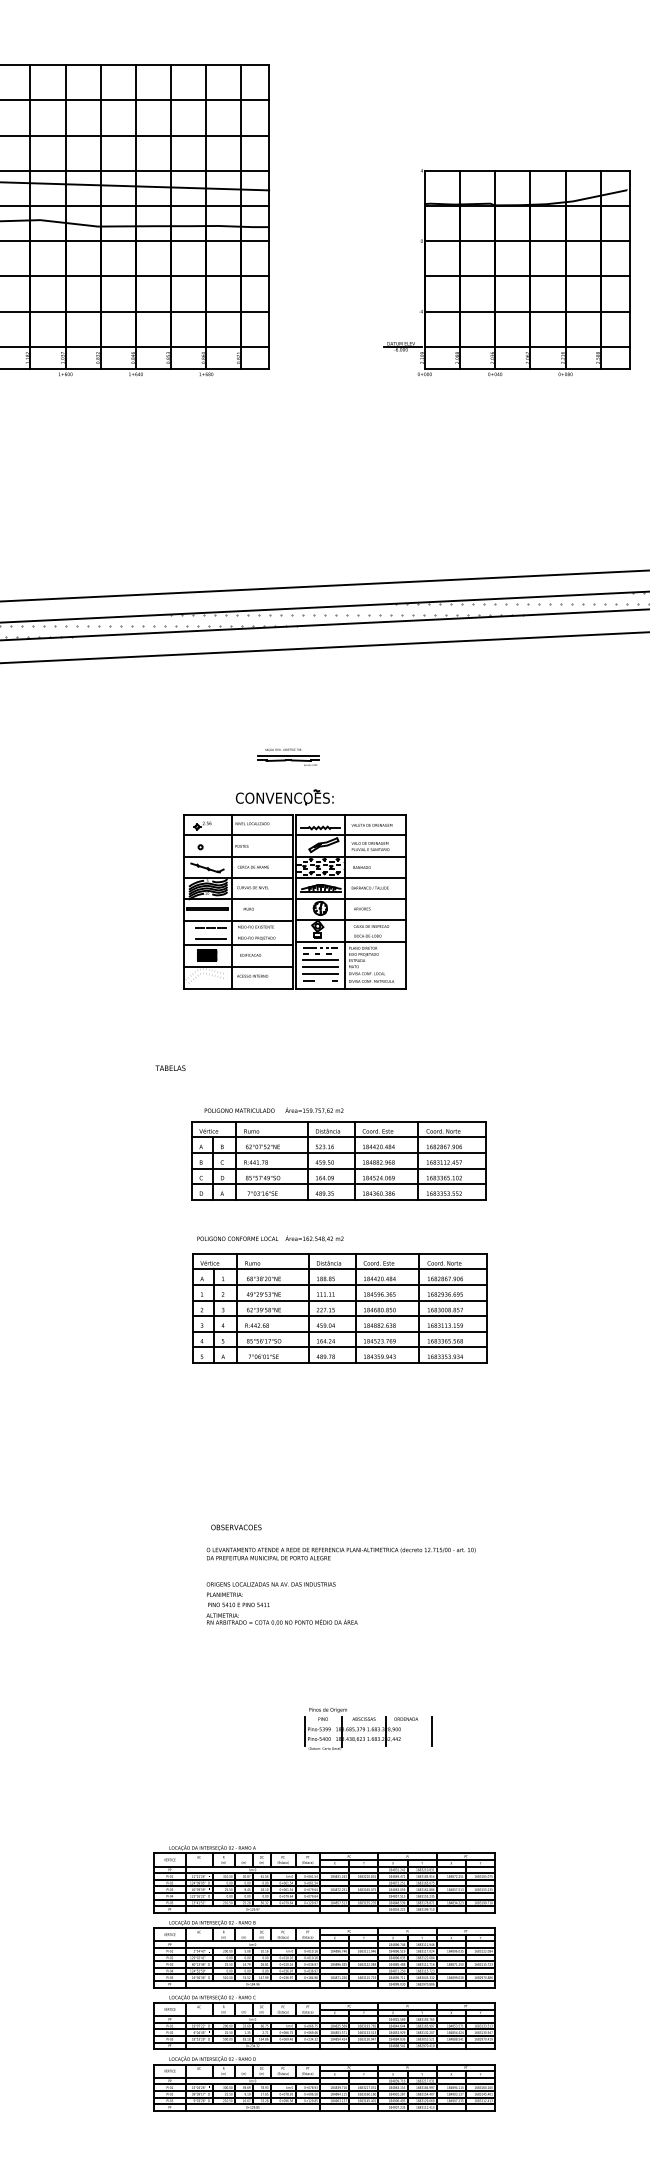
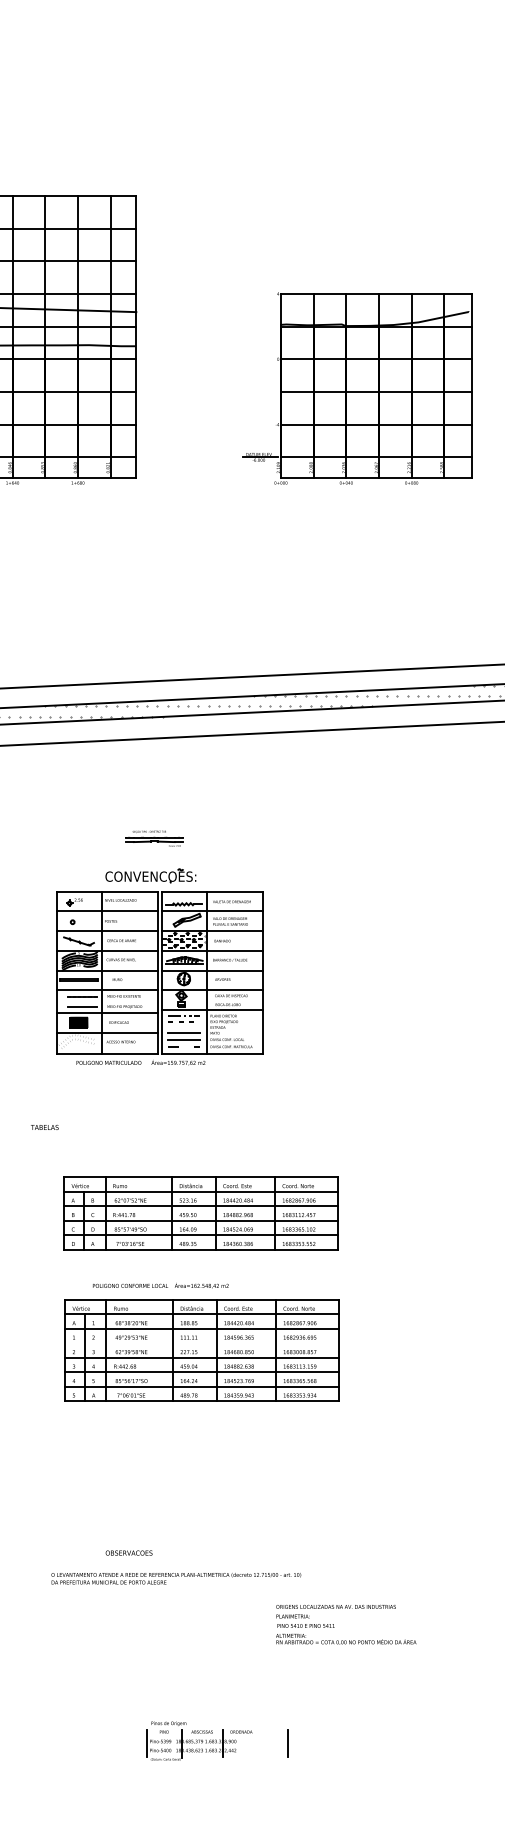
line: (320, 960) -> (184, 1027), removed
text: (273, 1110) -> (140, 1062), moved
text: (270, 1238) -> (160, 1285), moved
line: (339, 1300) -> (201, 1343), removed
text: (236, 1527) -> (129, 1553), moved
text: (340, 1553) -> (175, 1578), moved
text: (281, 1603) -> (345, 1624), moved
part: (360, 1728) -> (198, 1740), moved

